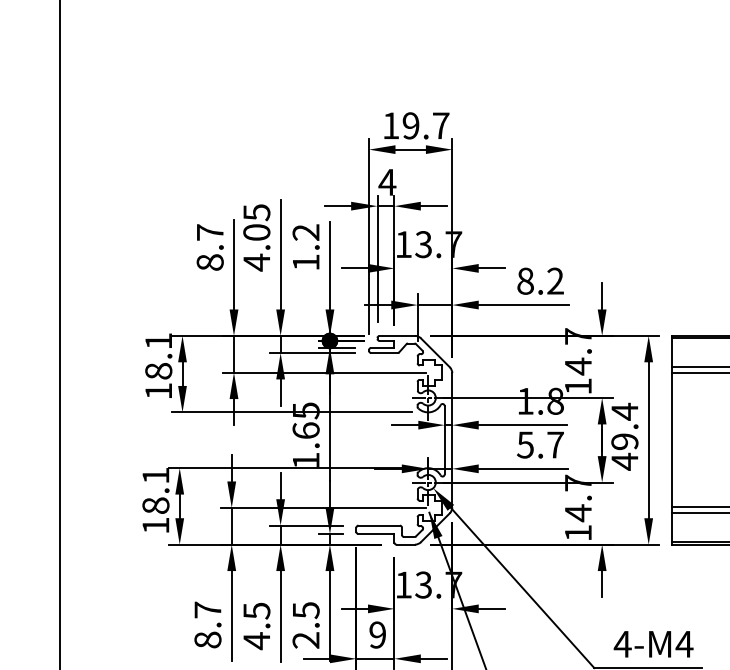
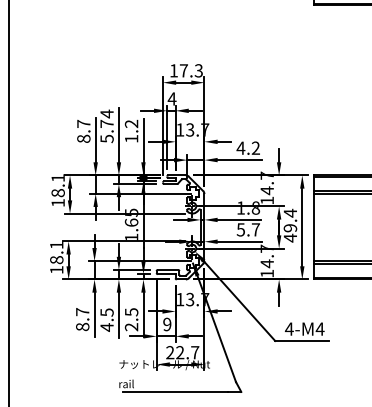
text: (424, 125) -> (190, 70), 19.7 -> 17.3
text: (255, 237) -> (106, 126), 4.05 -> 5.74
text: (524, 279) -> (240, 147), 8.2 -> 4.2

